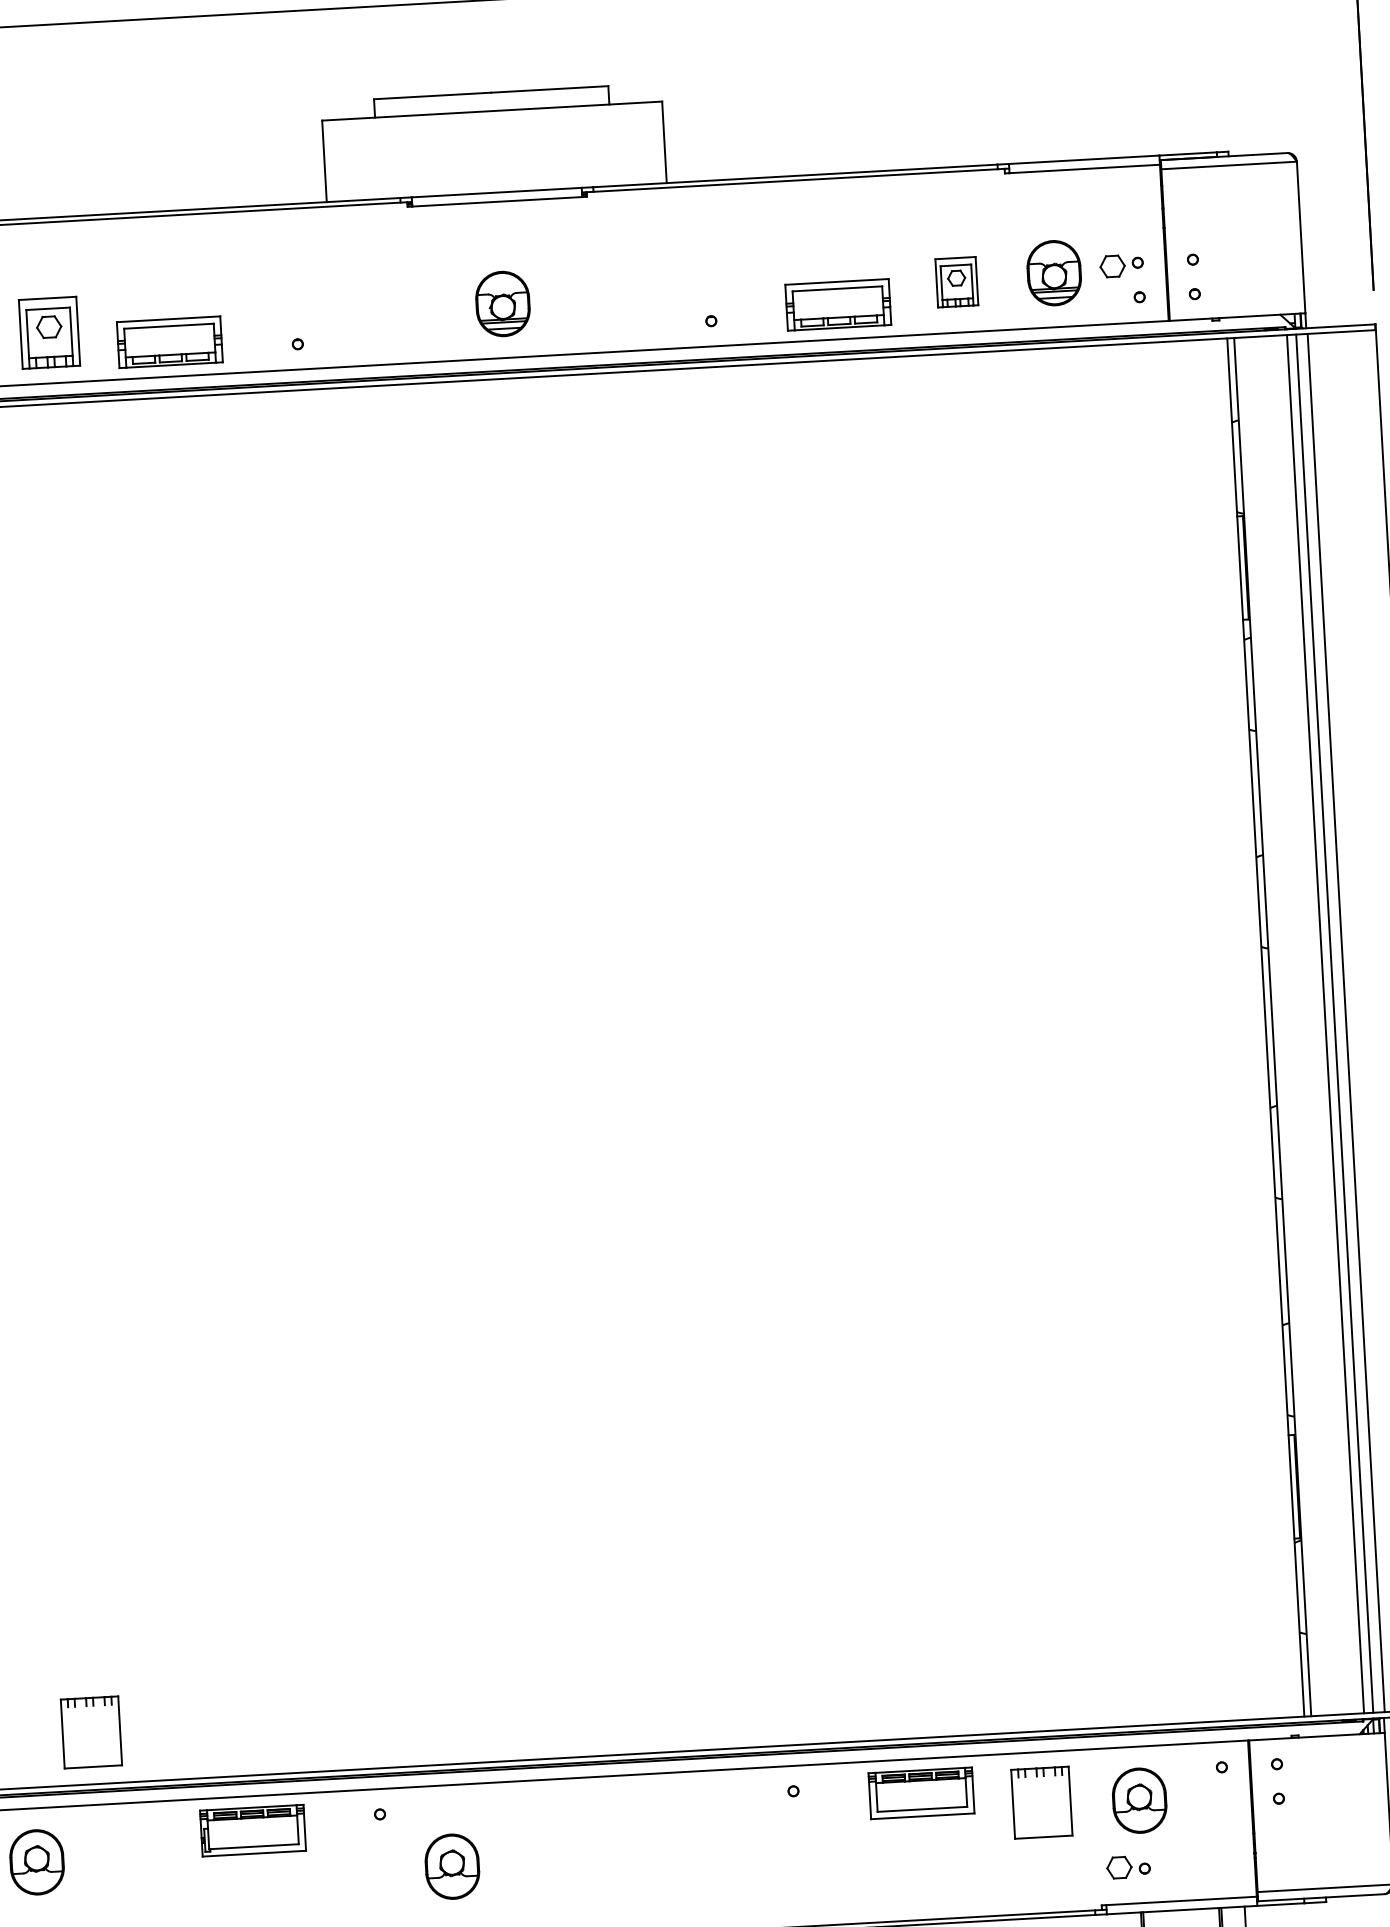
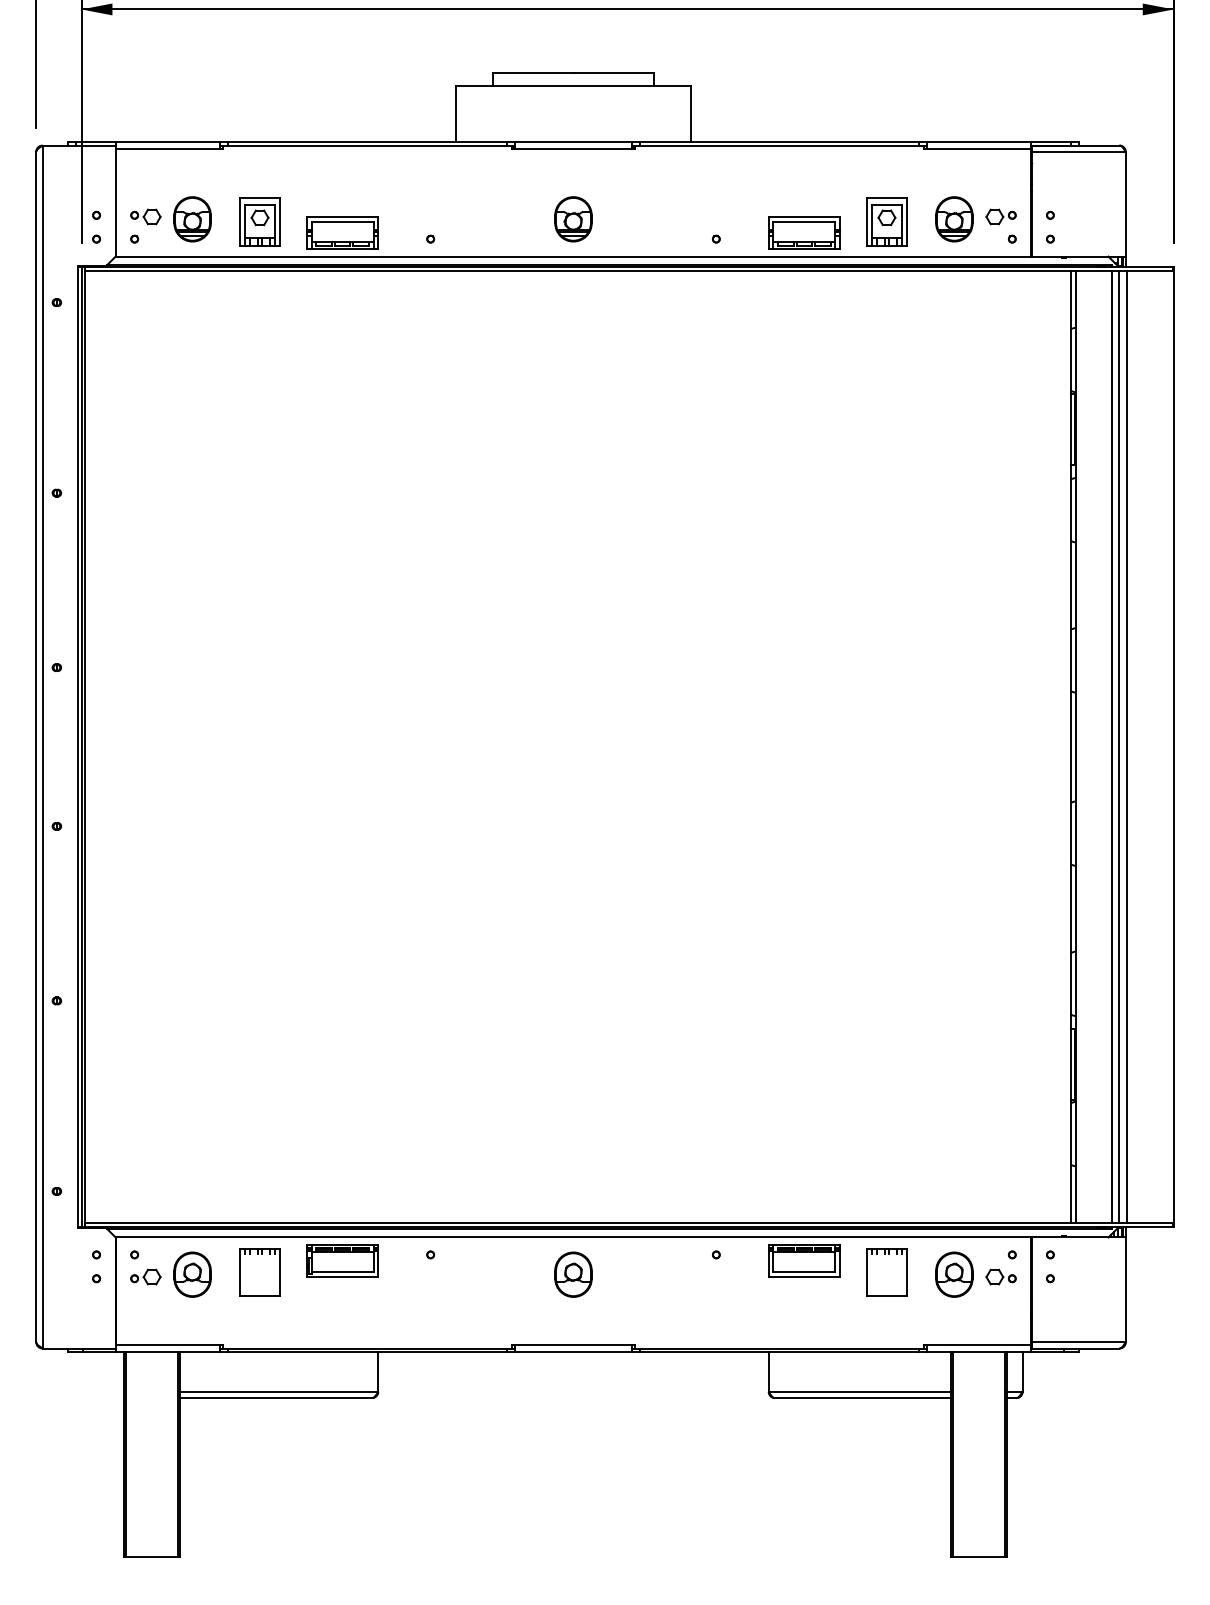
part: (956, 281) -> (886, 221), size x1.43
part: (90, 1732) -> (259, 1272), moved
part: (452, 1866) -> (573, 1274), moved
part: (1127, 1866) -> (1000, 1276), moved

